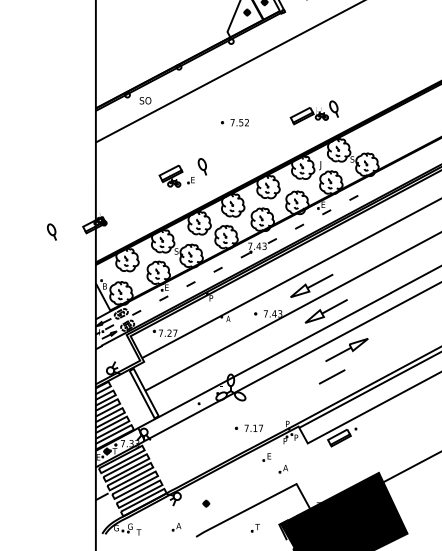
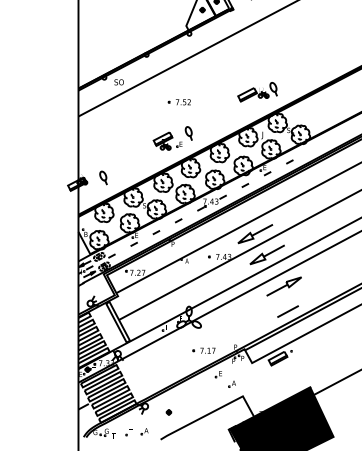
part: (233, 122) -> (178, 102), moved
part: (182, 172) -> (172, 138), moved
part: (51, 231) -> (103, 177), moved
line: (331, 376) -> (287, 311), moved
part: (254, 528) -> (128, 432), moved

